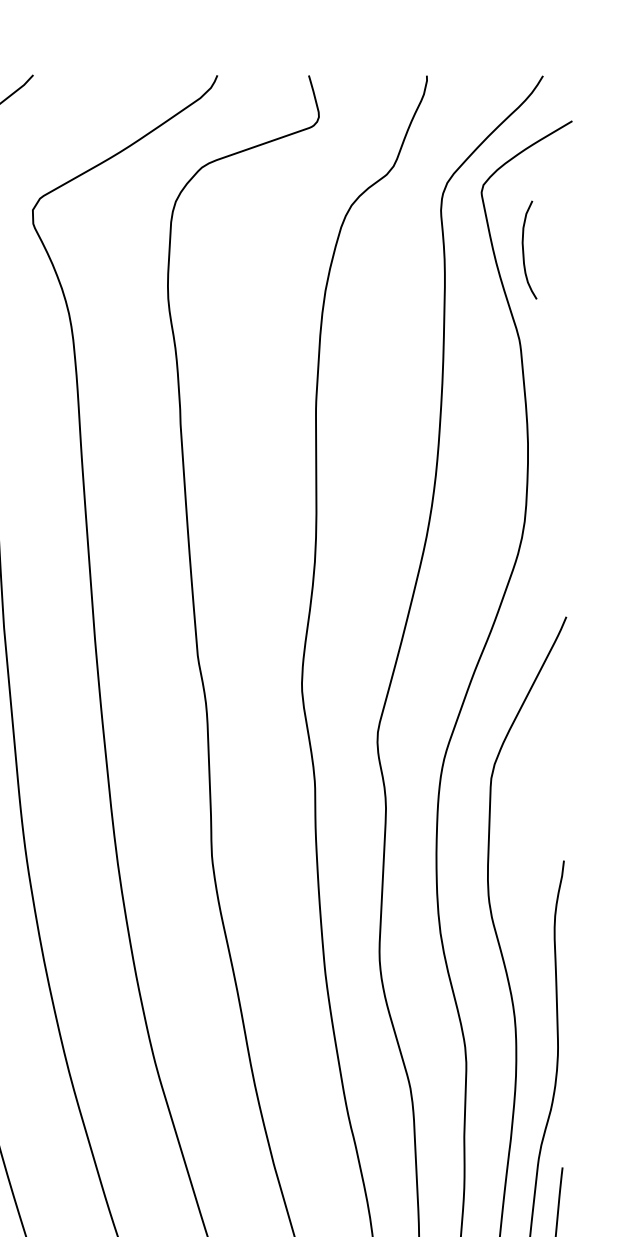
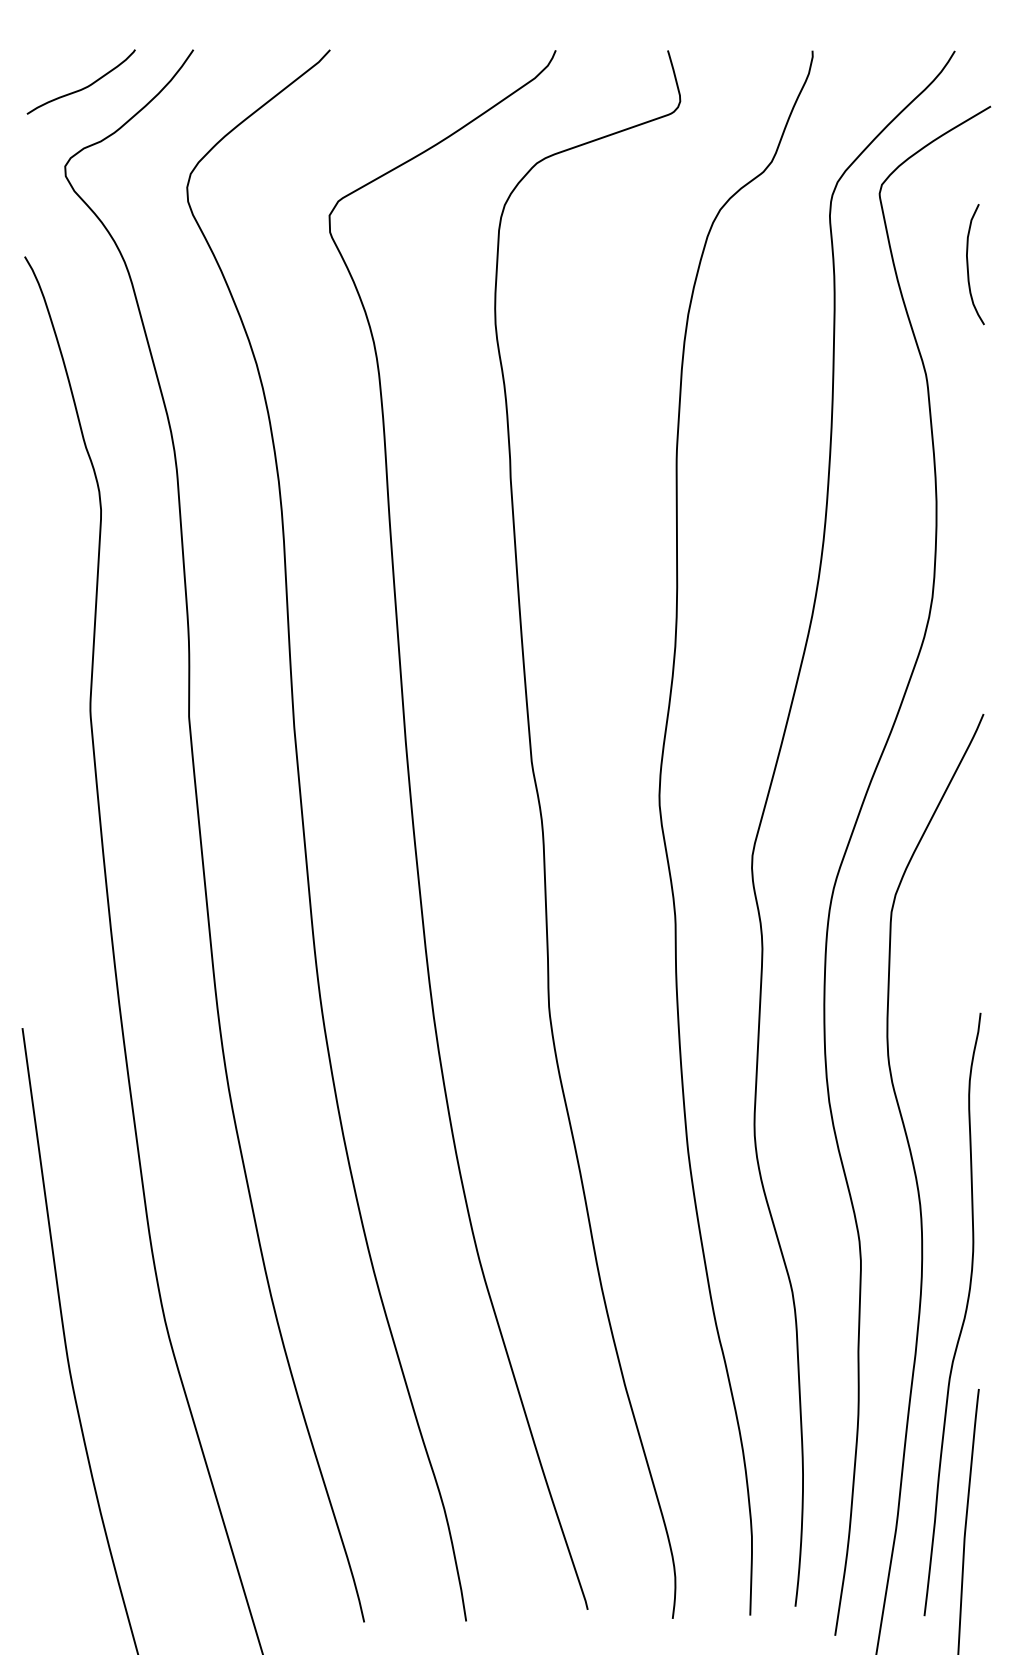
curve: (523, 250) -> (968, 264), moved

